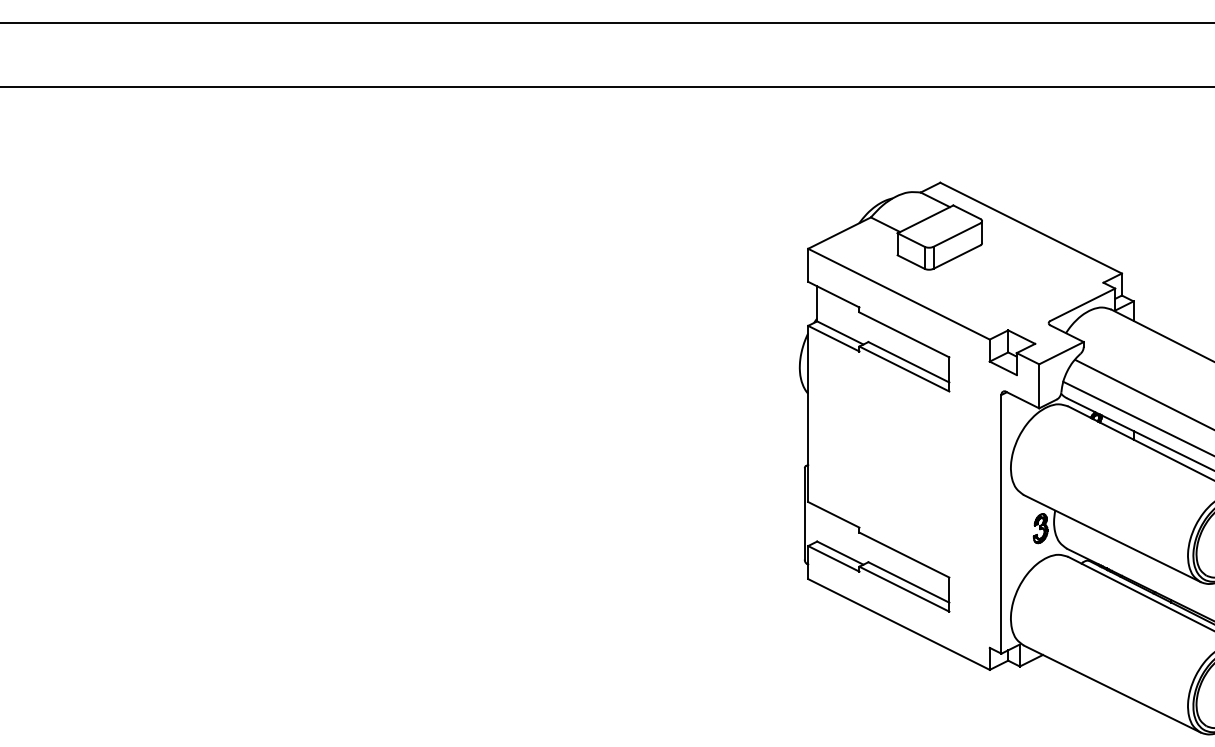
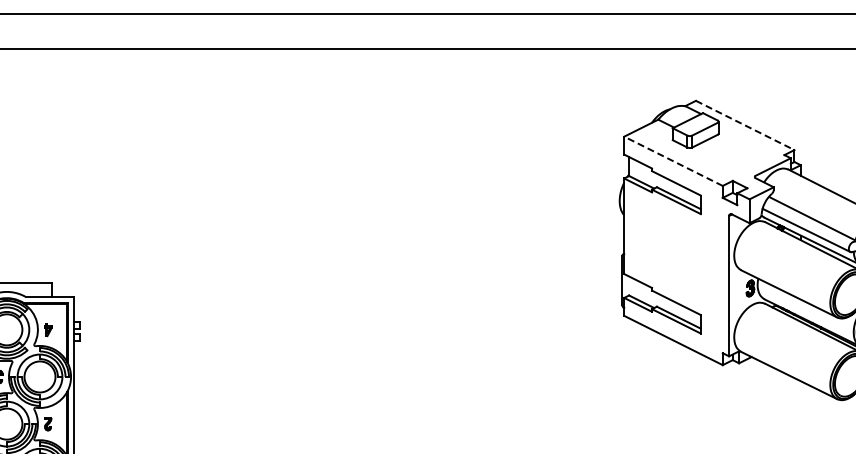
line: (1031, 228) -> (745, 125), solid -> dashed
line: (898, 294) -> (673, 161), solid -> dashed

